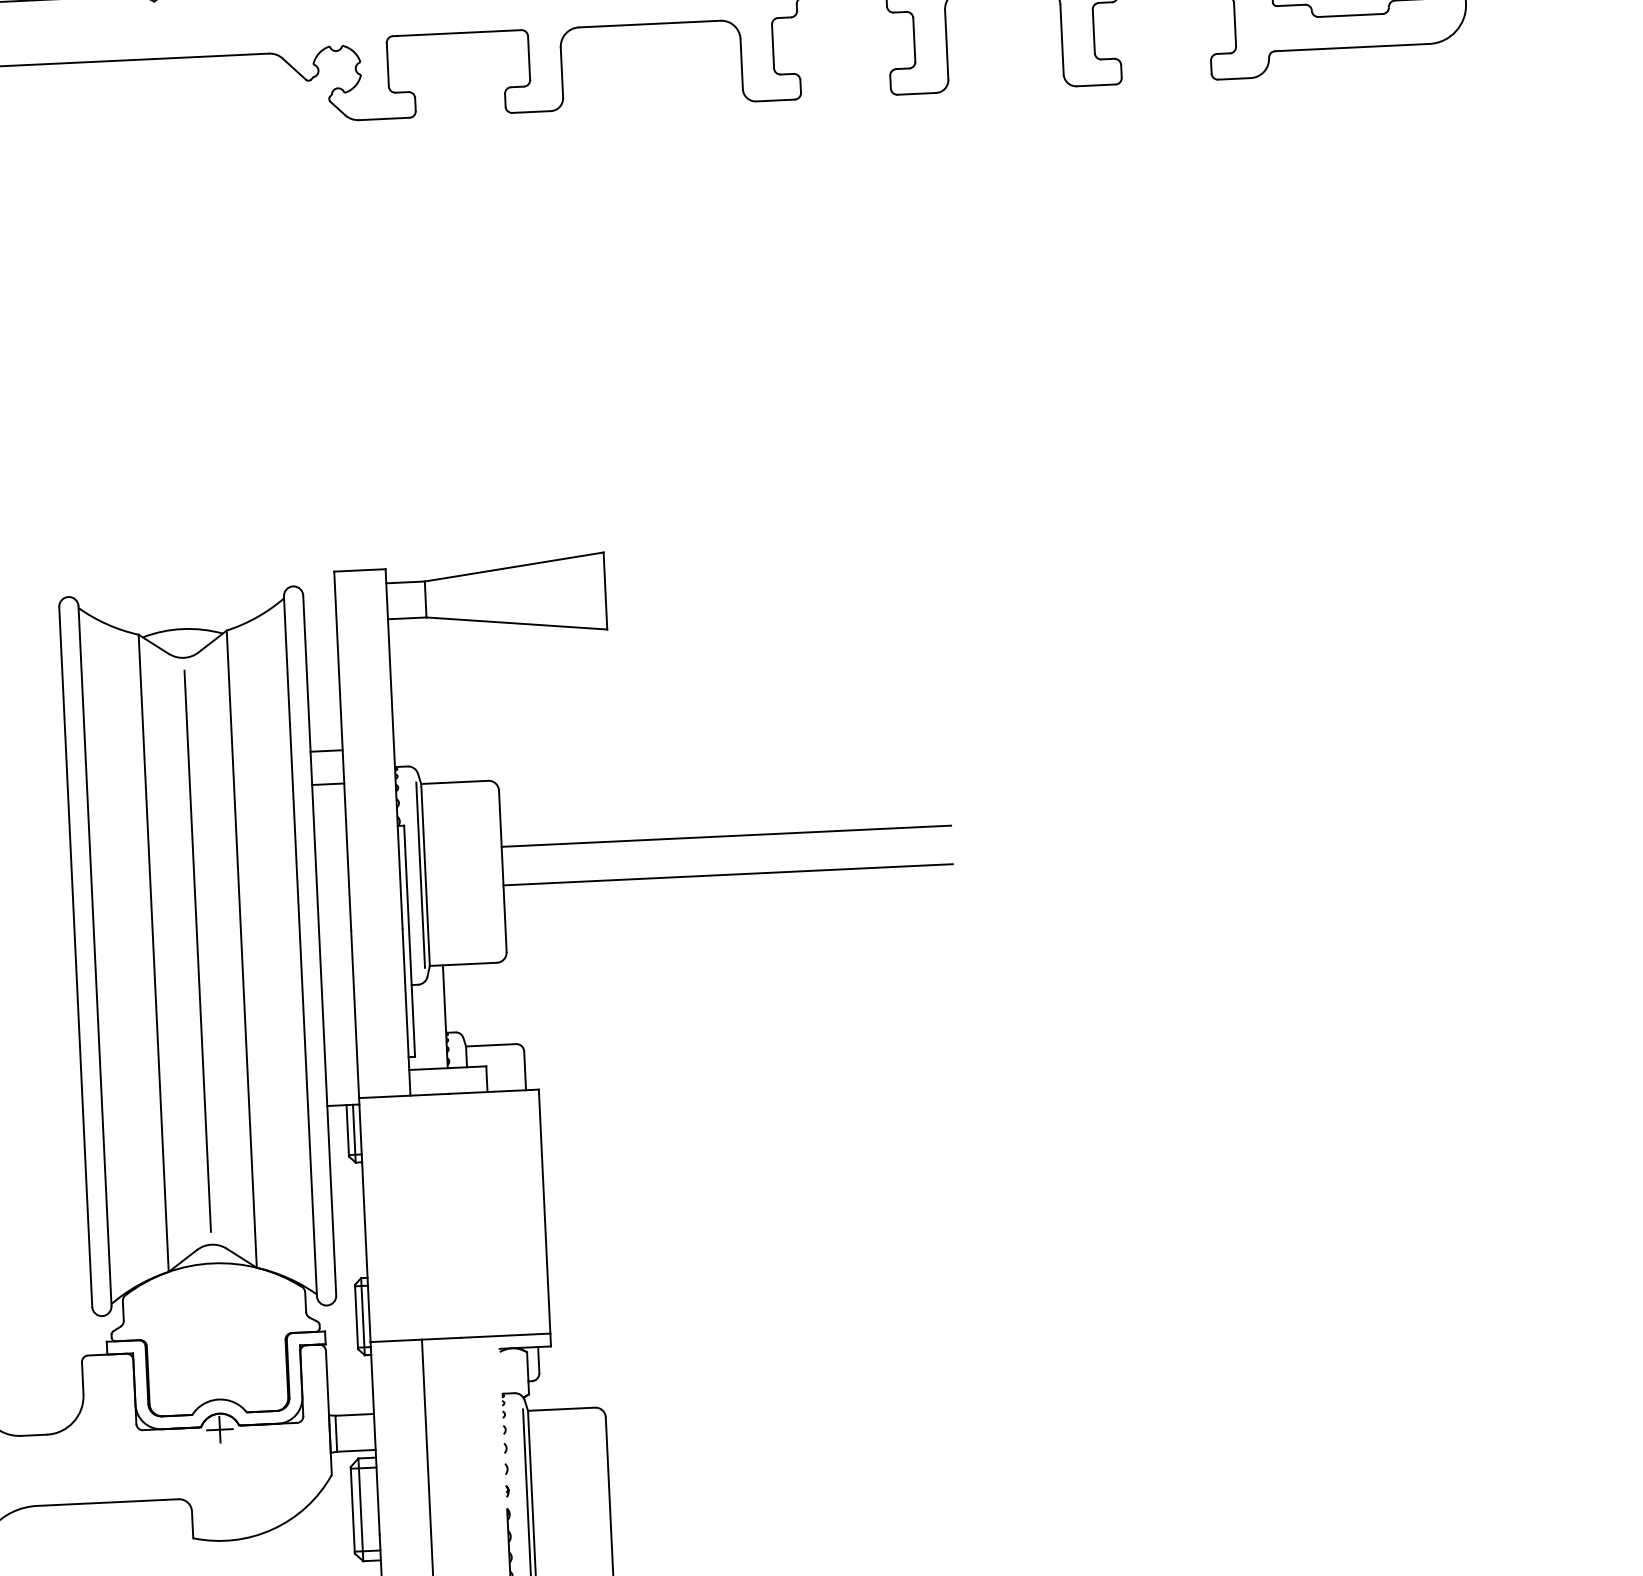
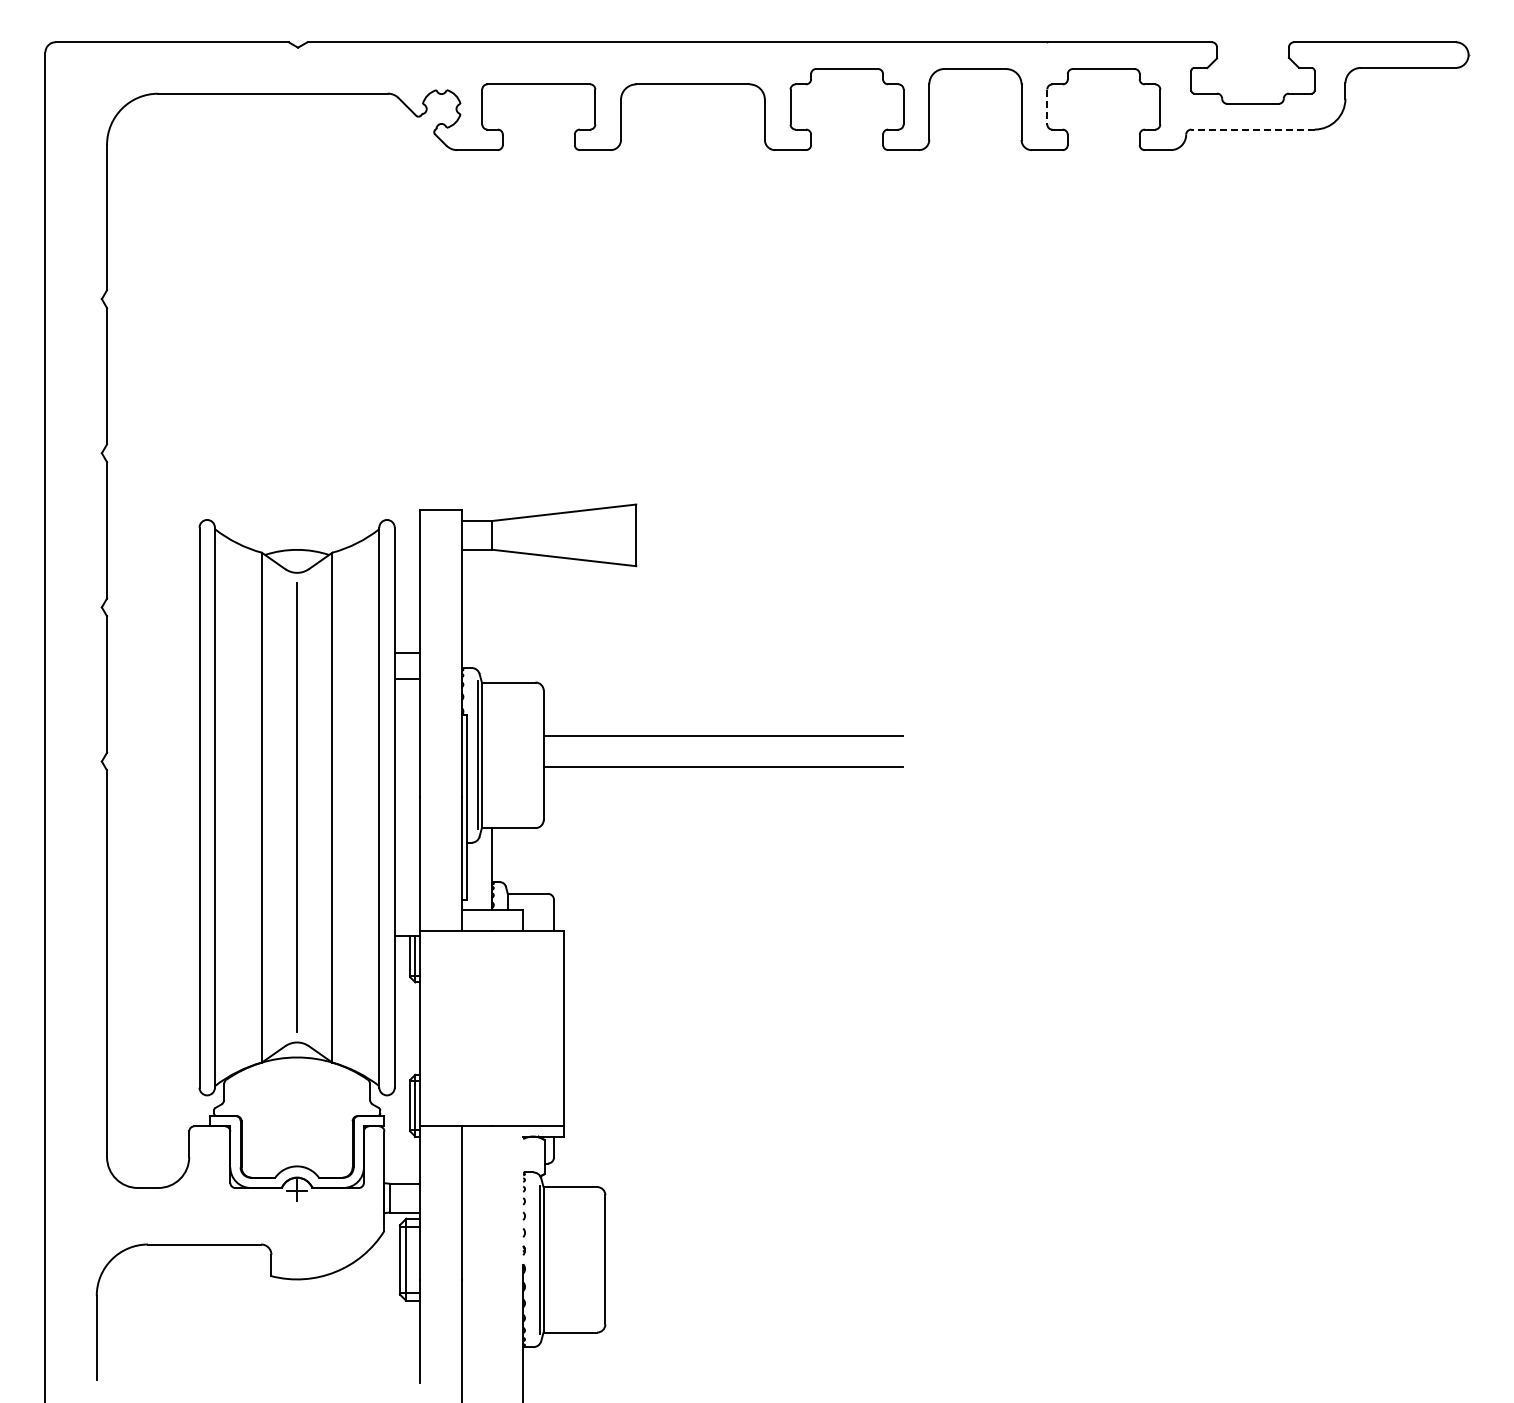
line: (1094, 32) -> (1047, 107), solid -> dashed
line: (1351, 47) -> (1252, 129), solid -> dashed

